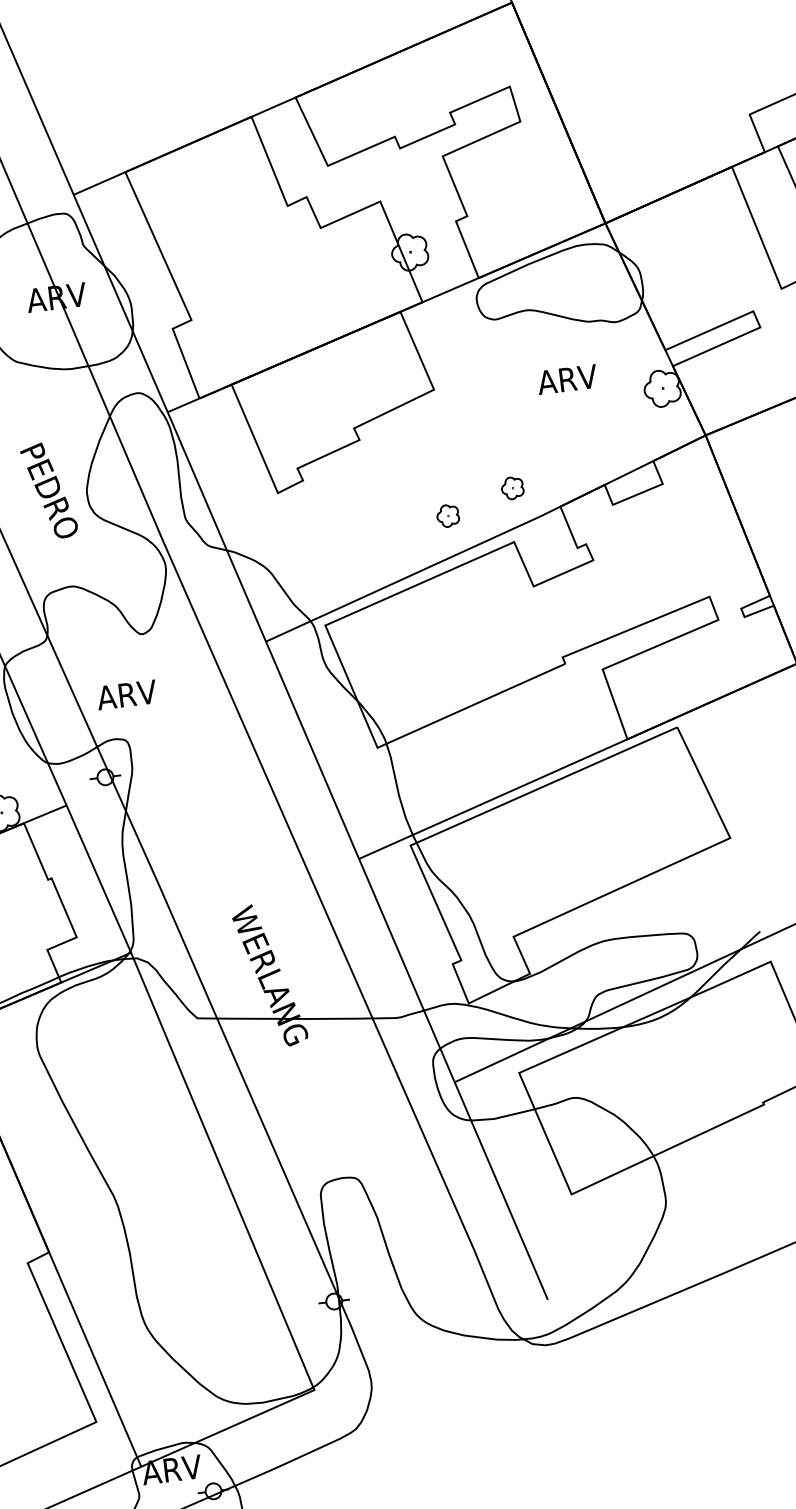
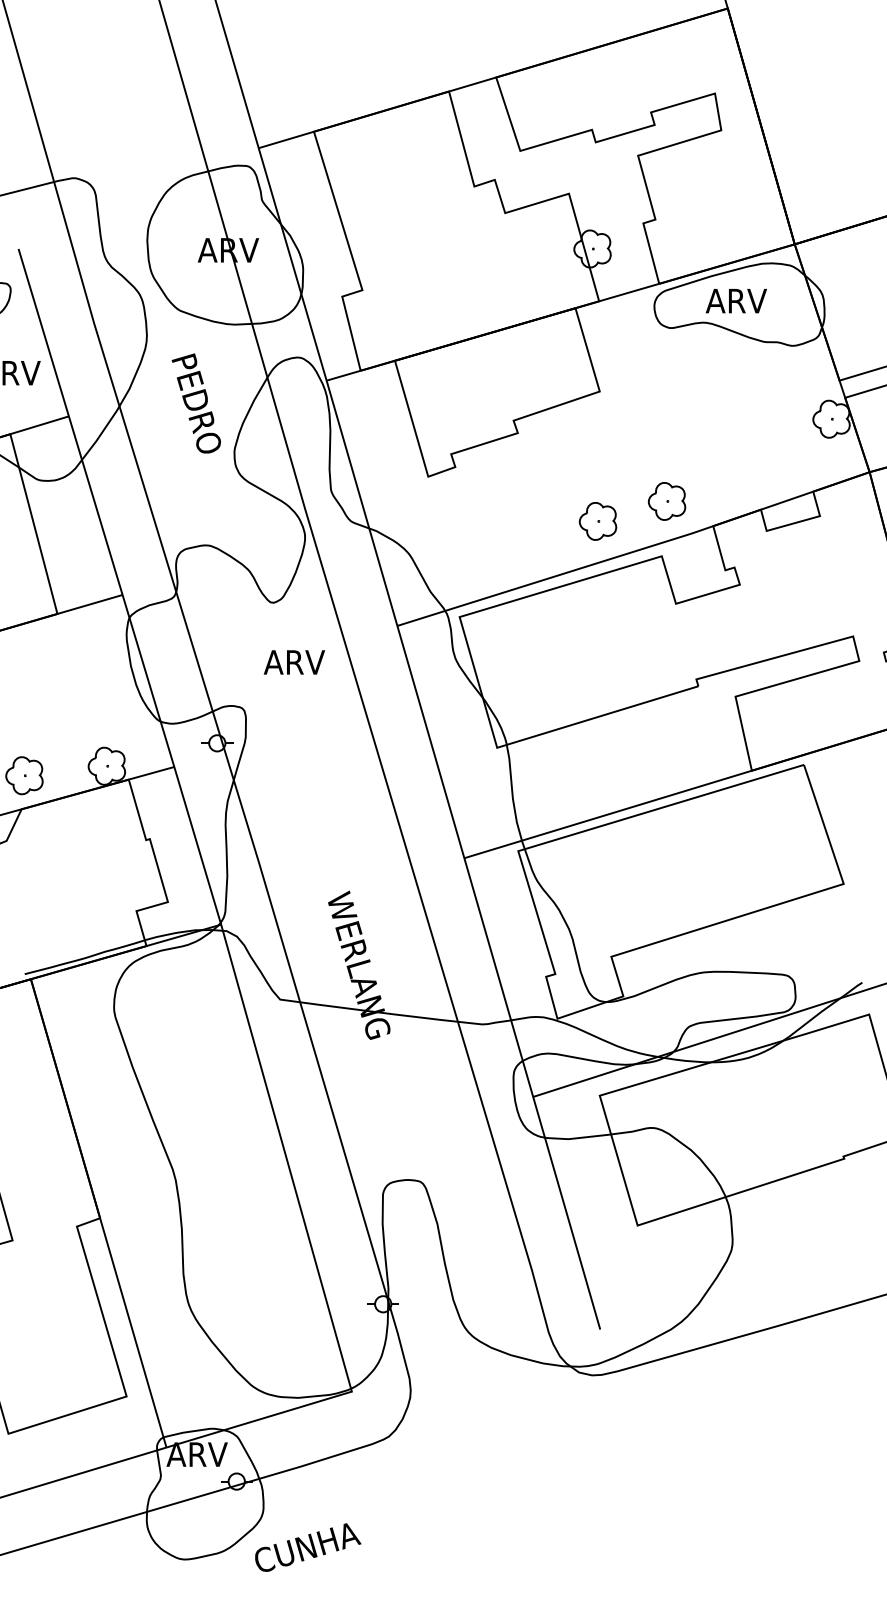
text: (566, 380) -> (735, 301), moved
part: (512, 488) -> (666, 501), size x1.67
text: (49, 490) -> (196, 403), moved
part: (447, 516) -> (597, 521), size x1.67
text: (125, 695) -> (293, 662), moved

